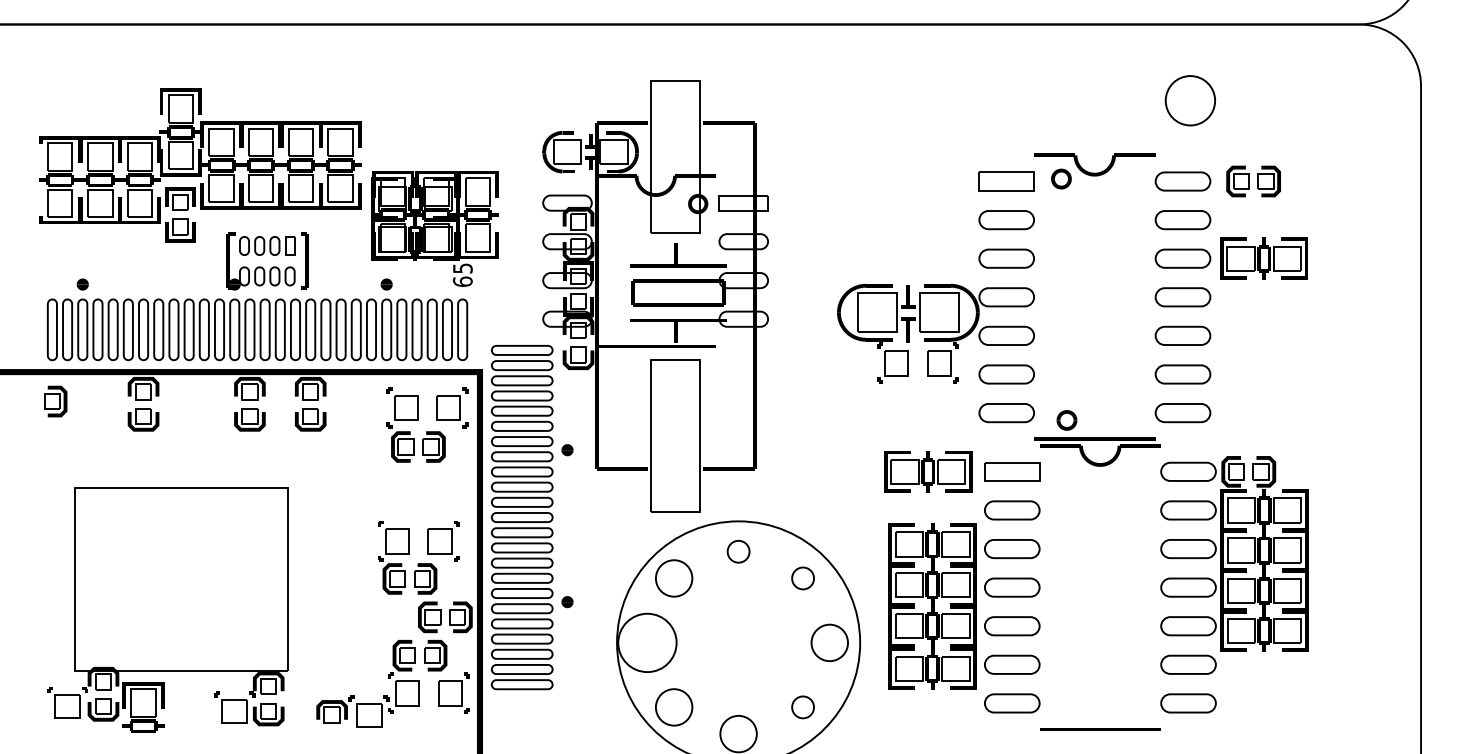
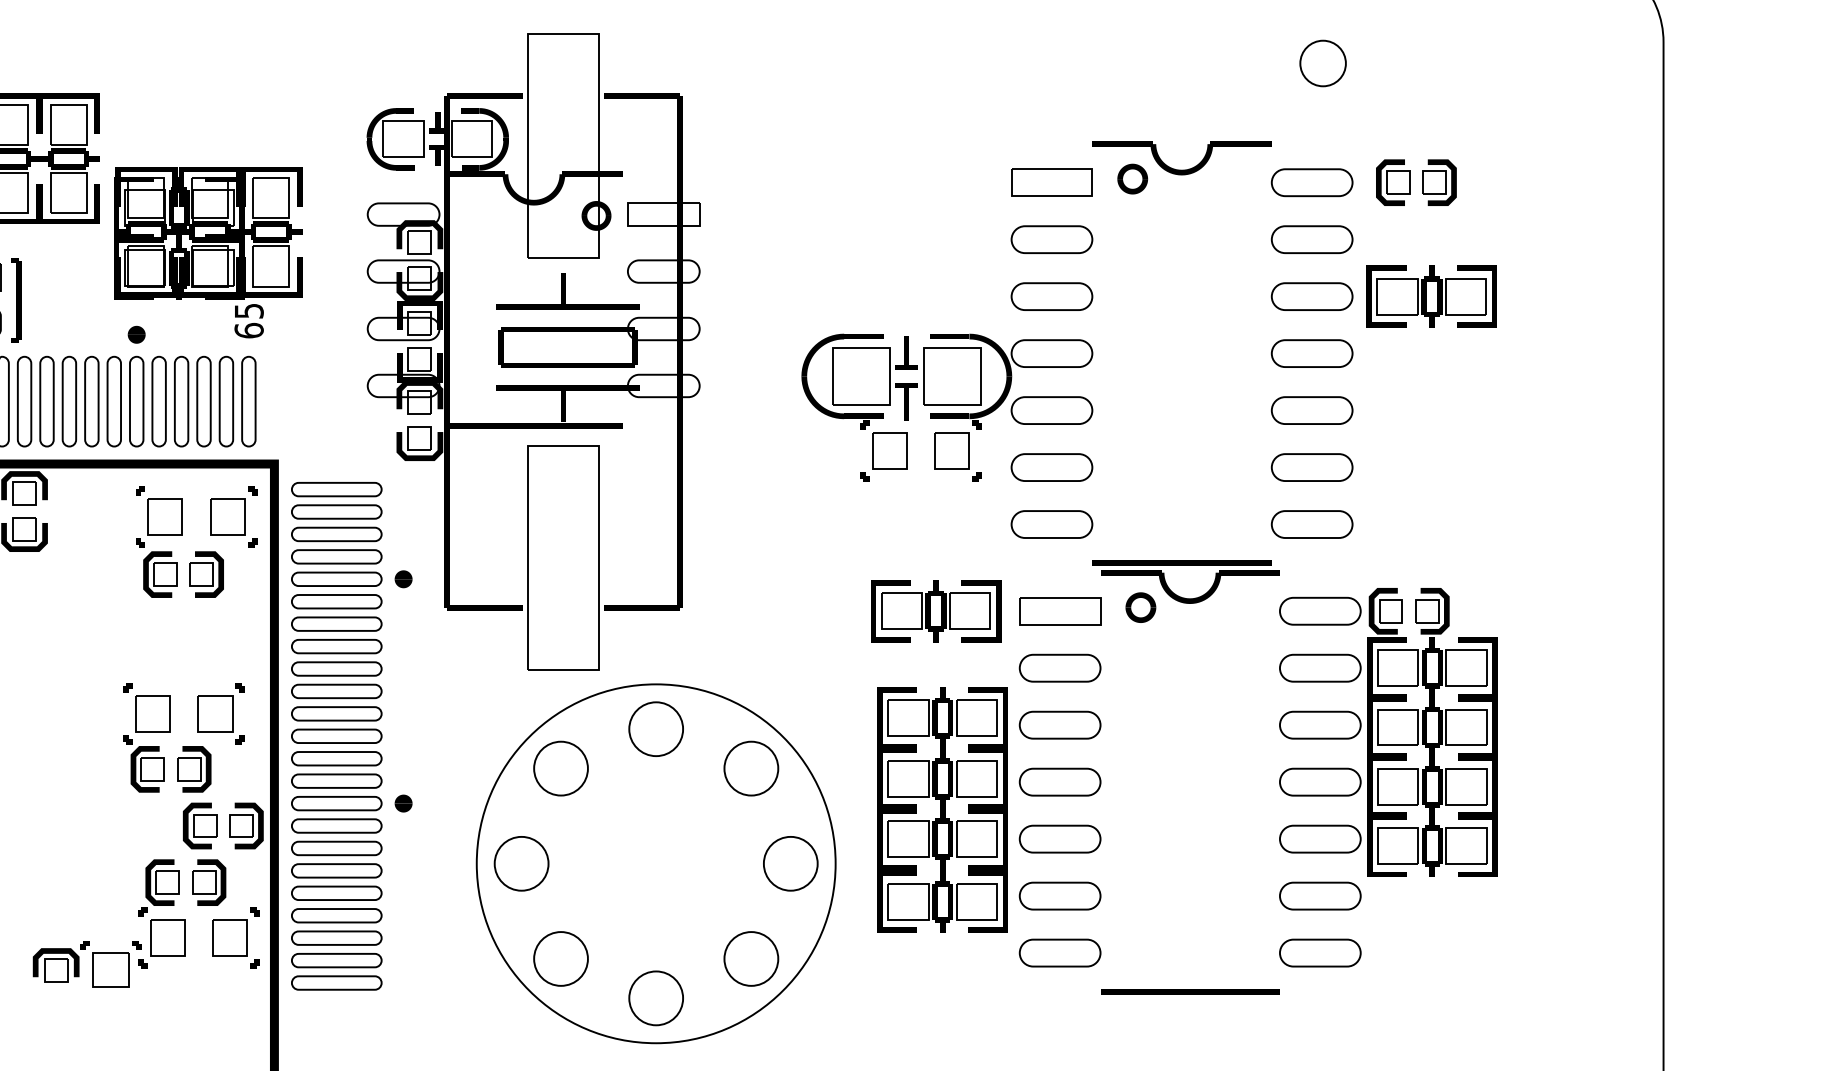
circle: (1190, 100) -> (1323, 63), size x0.62
part: (1066, 420) -> (1140, 607), moved
part: (522, 517) -> (337, 736), moved
circle: (738, 551) -> (656, 728), size x1.67
circle: (802, 578) -> (750, 768), size x1.67
circle: (647, 642) -> (521, 863), size x0.62
circle: (802, 707) -> (750, 959), size x1.67

